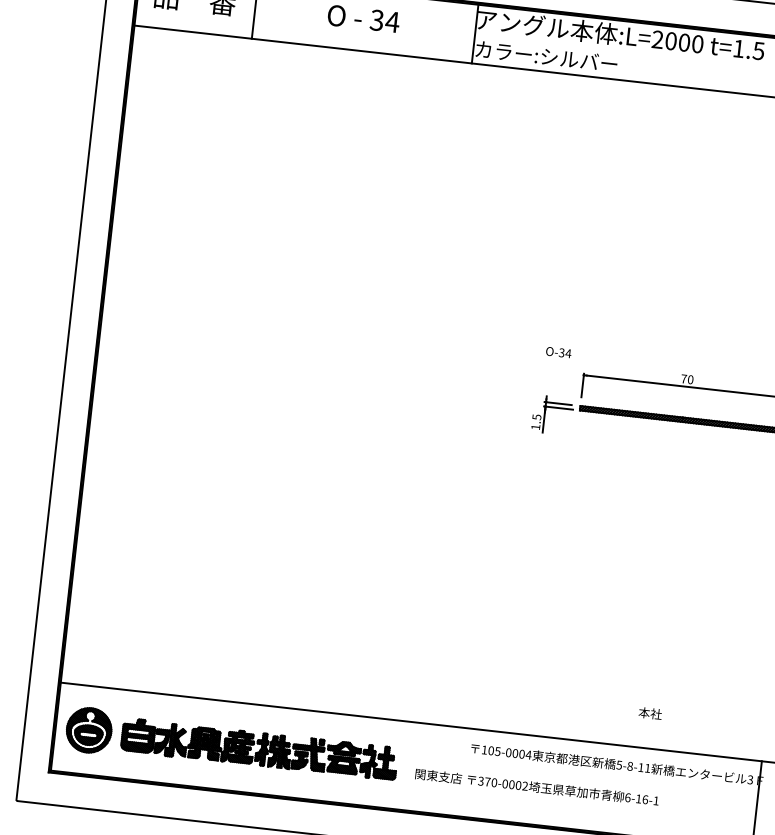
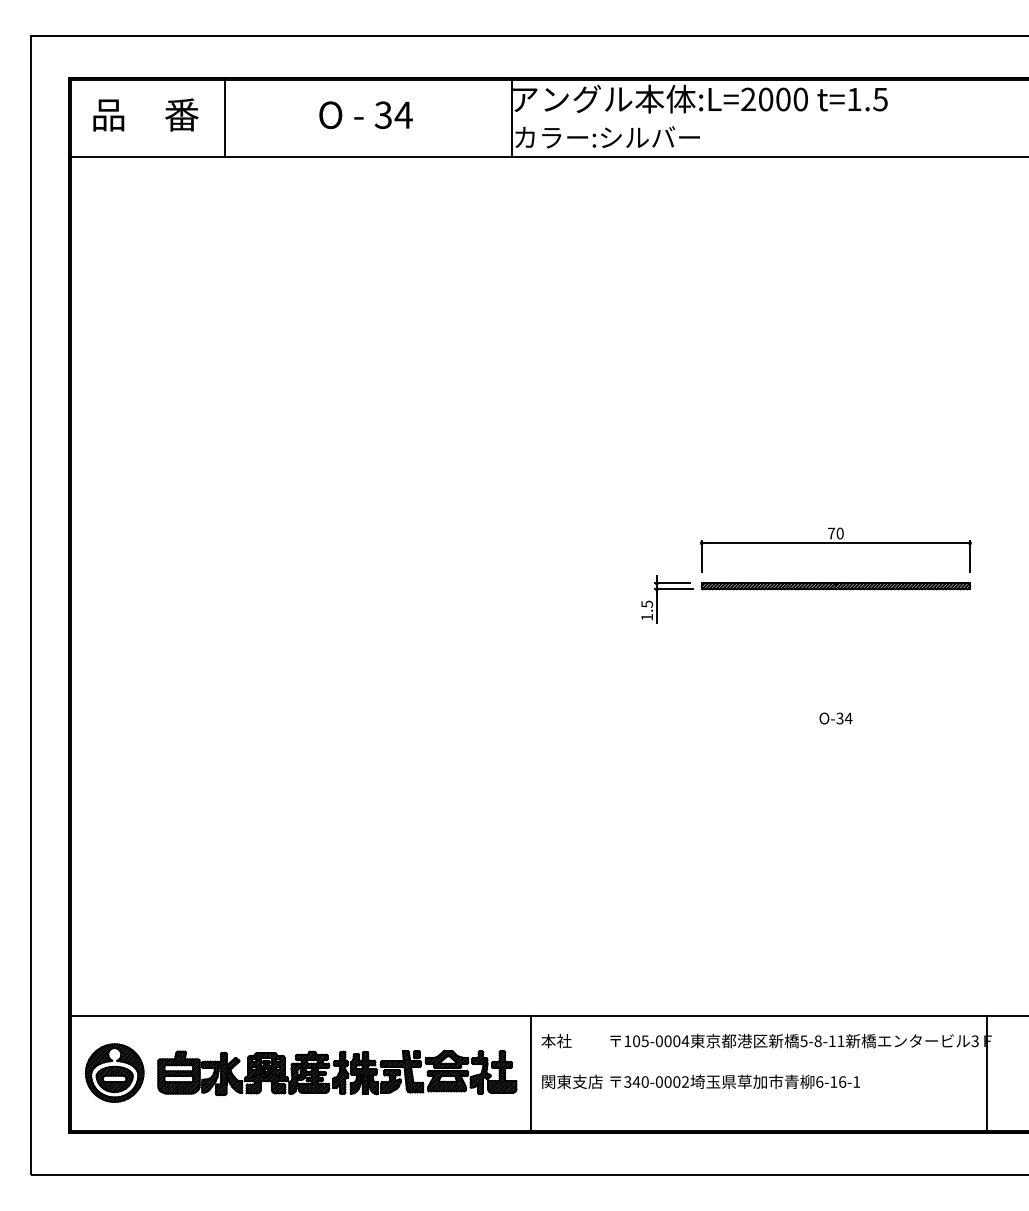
text: (558, 352) -> (835, 718), moved
text: (650, 713) -> (556, 1040), moved
line: (408, 765) -> (531, 1072), added
text: (487, 781) -> (636, 1081), 370-0002 -> 340-0002

